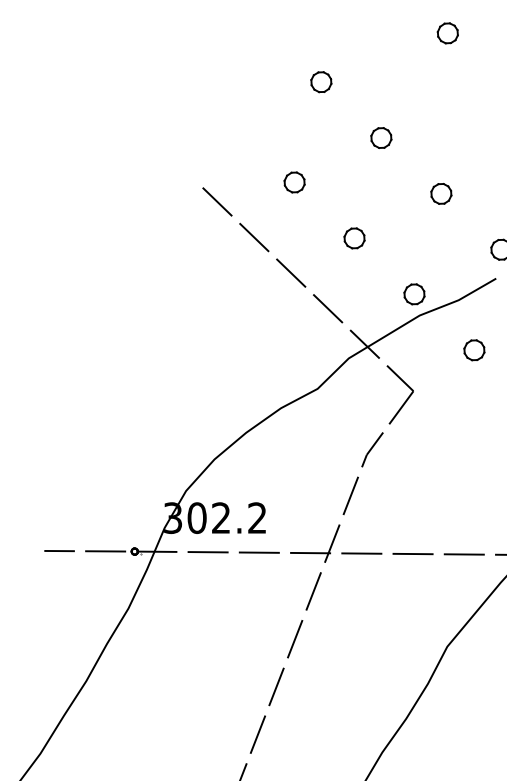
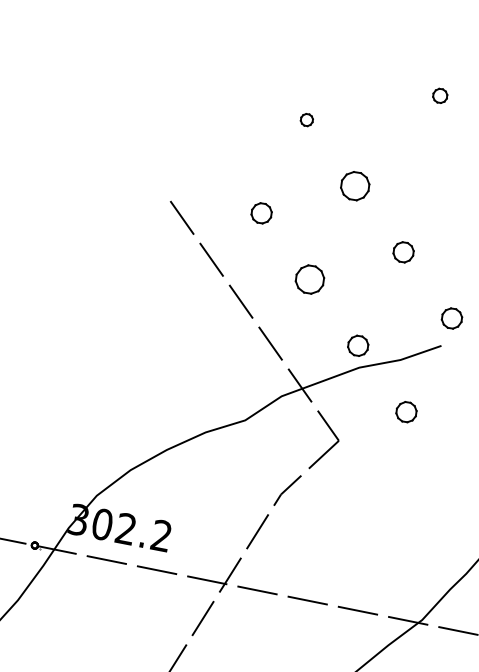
part: (447, 33) -> (439, 95), size x0.7
part: (321, 82) -> (306, 120), size x0.6
part: (381, 137) -> (355, 185), size x1.4
part: (354, 238) -> (309, 279), size x1.4

